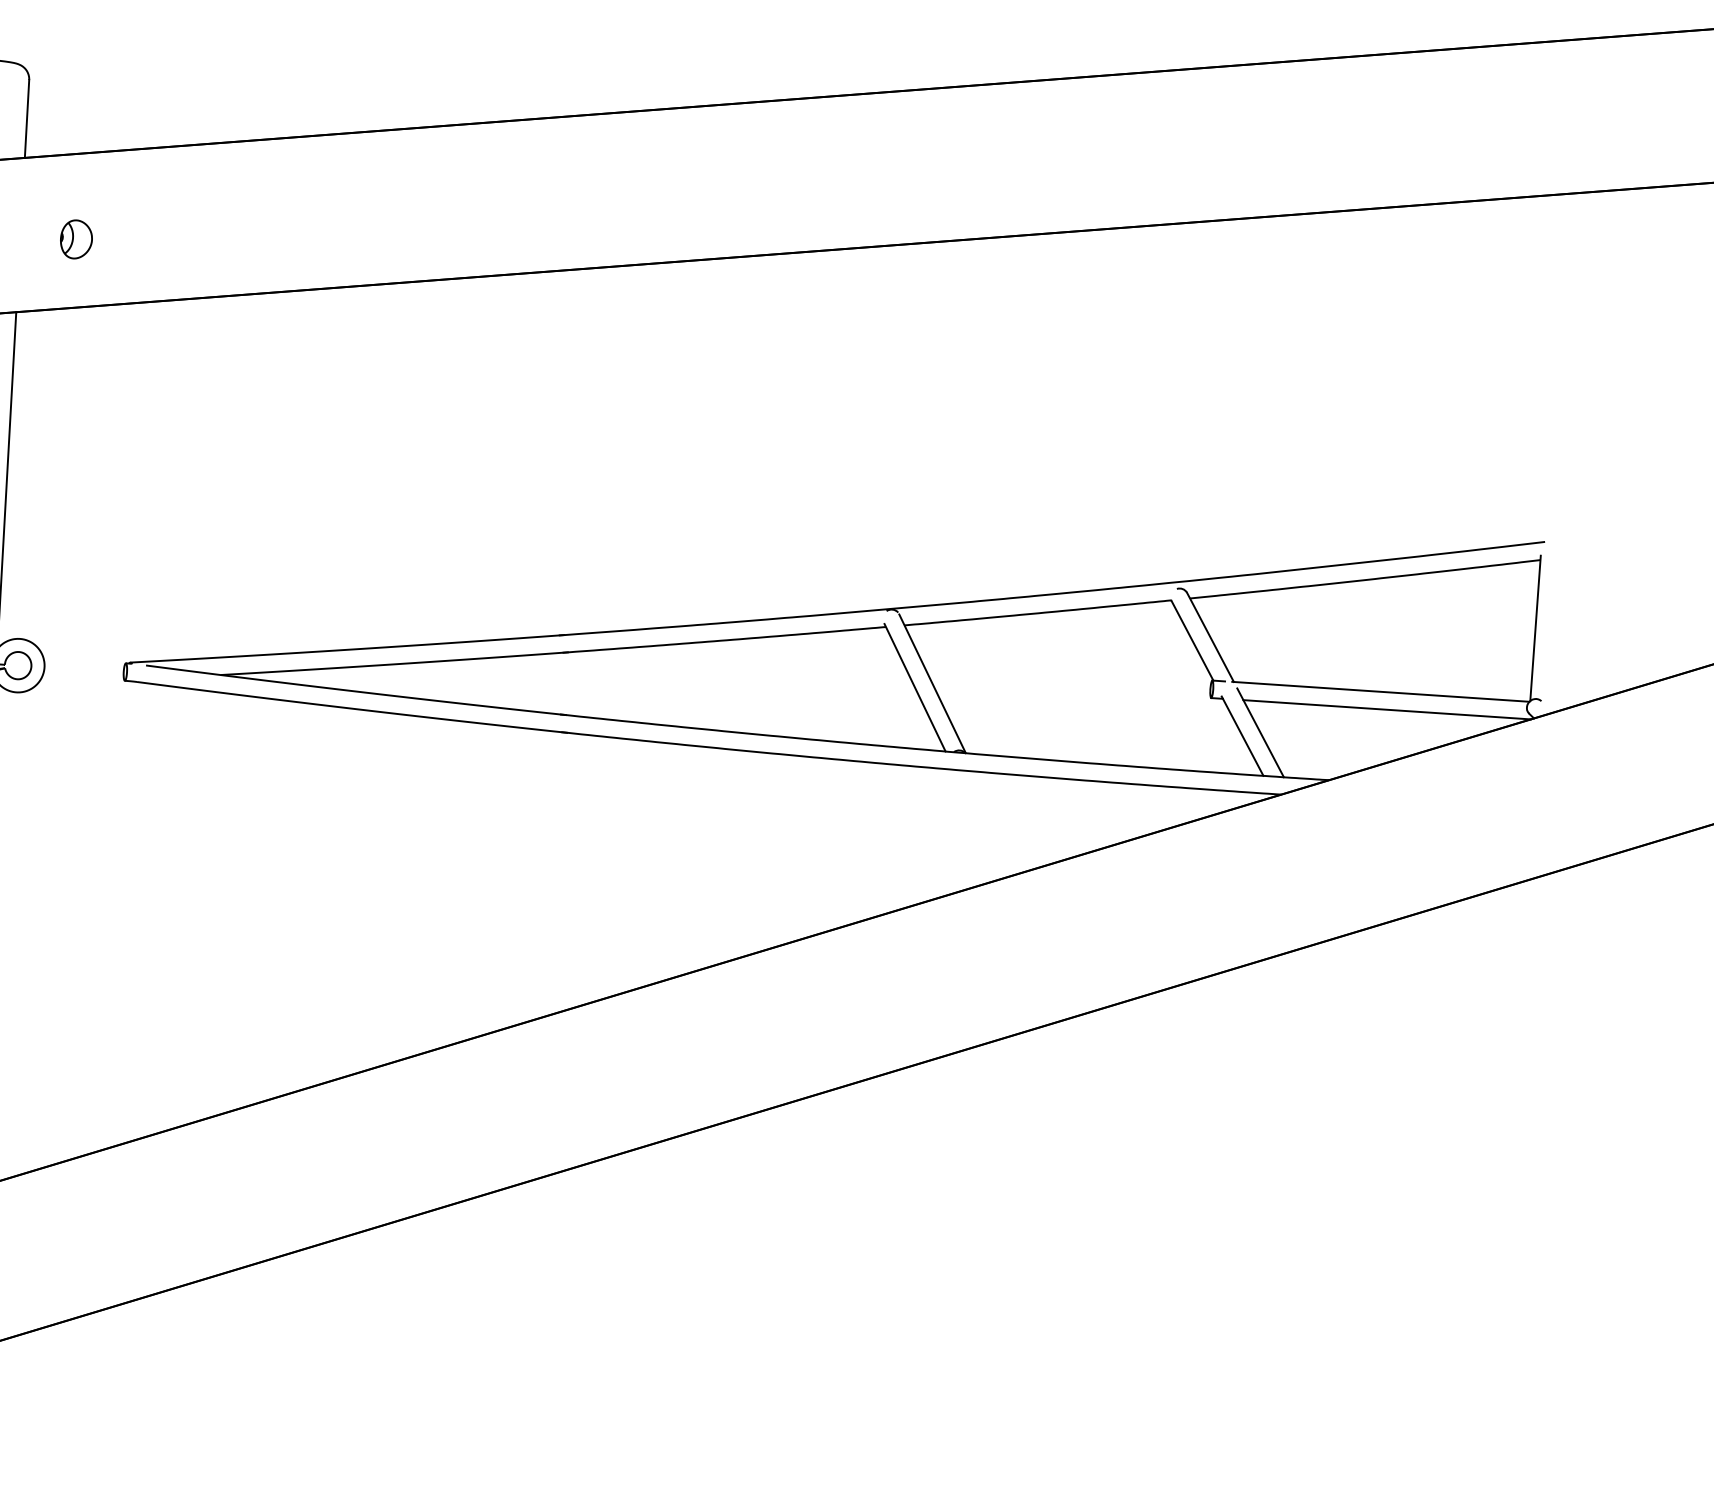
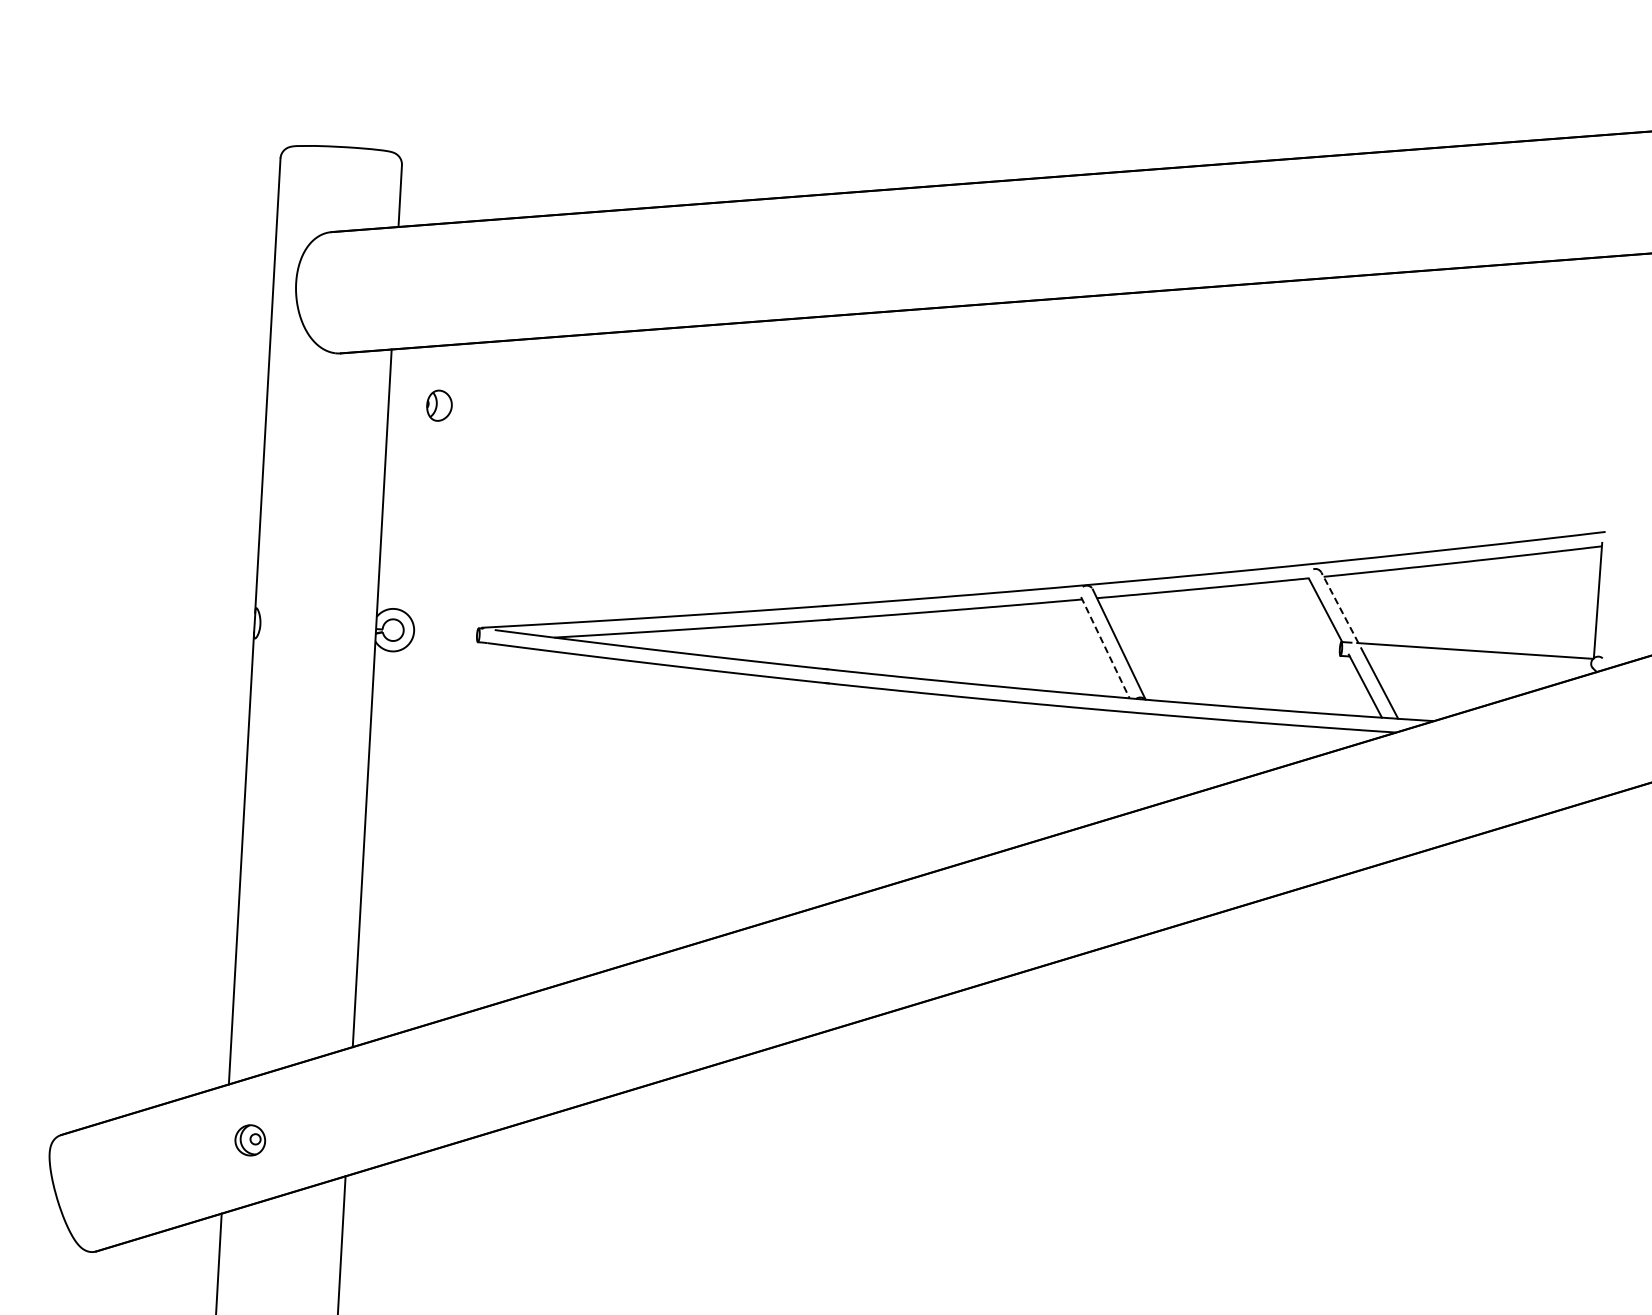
part: (76, 239) -> (439, 405), moved
line: (1209, 637) -> (1339, 607), solid -> dashed
line: (915, 688) -> (1105, 648), solid -> dashed
line: (1387, 708) -> (1480, 664), removed

